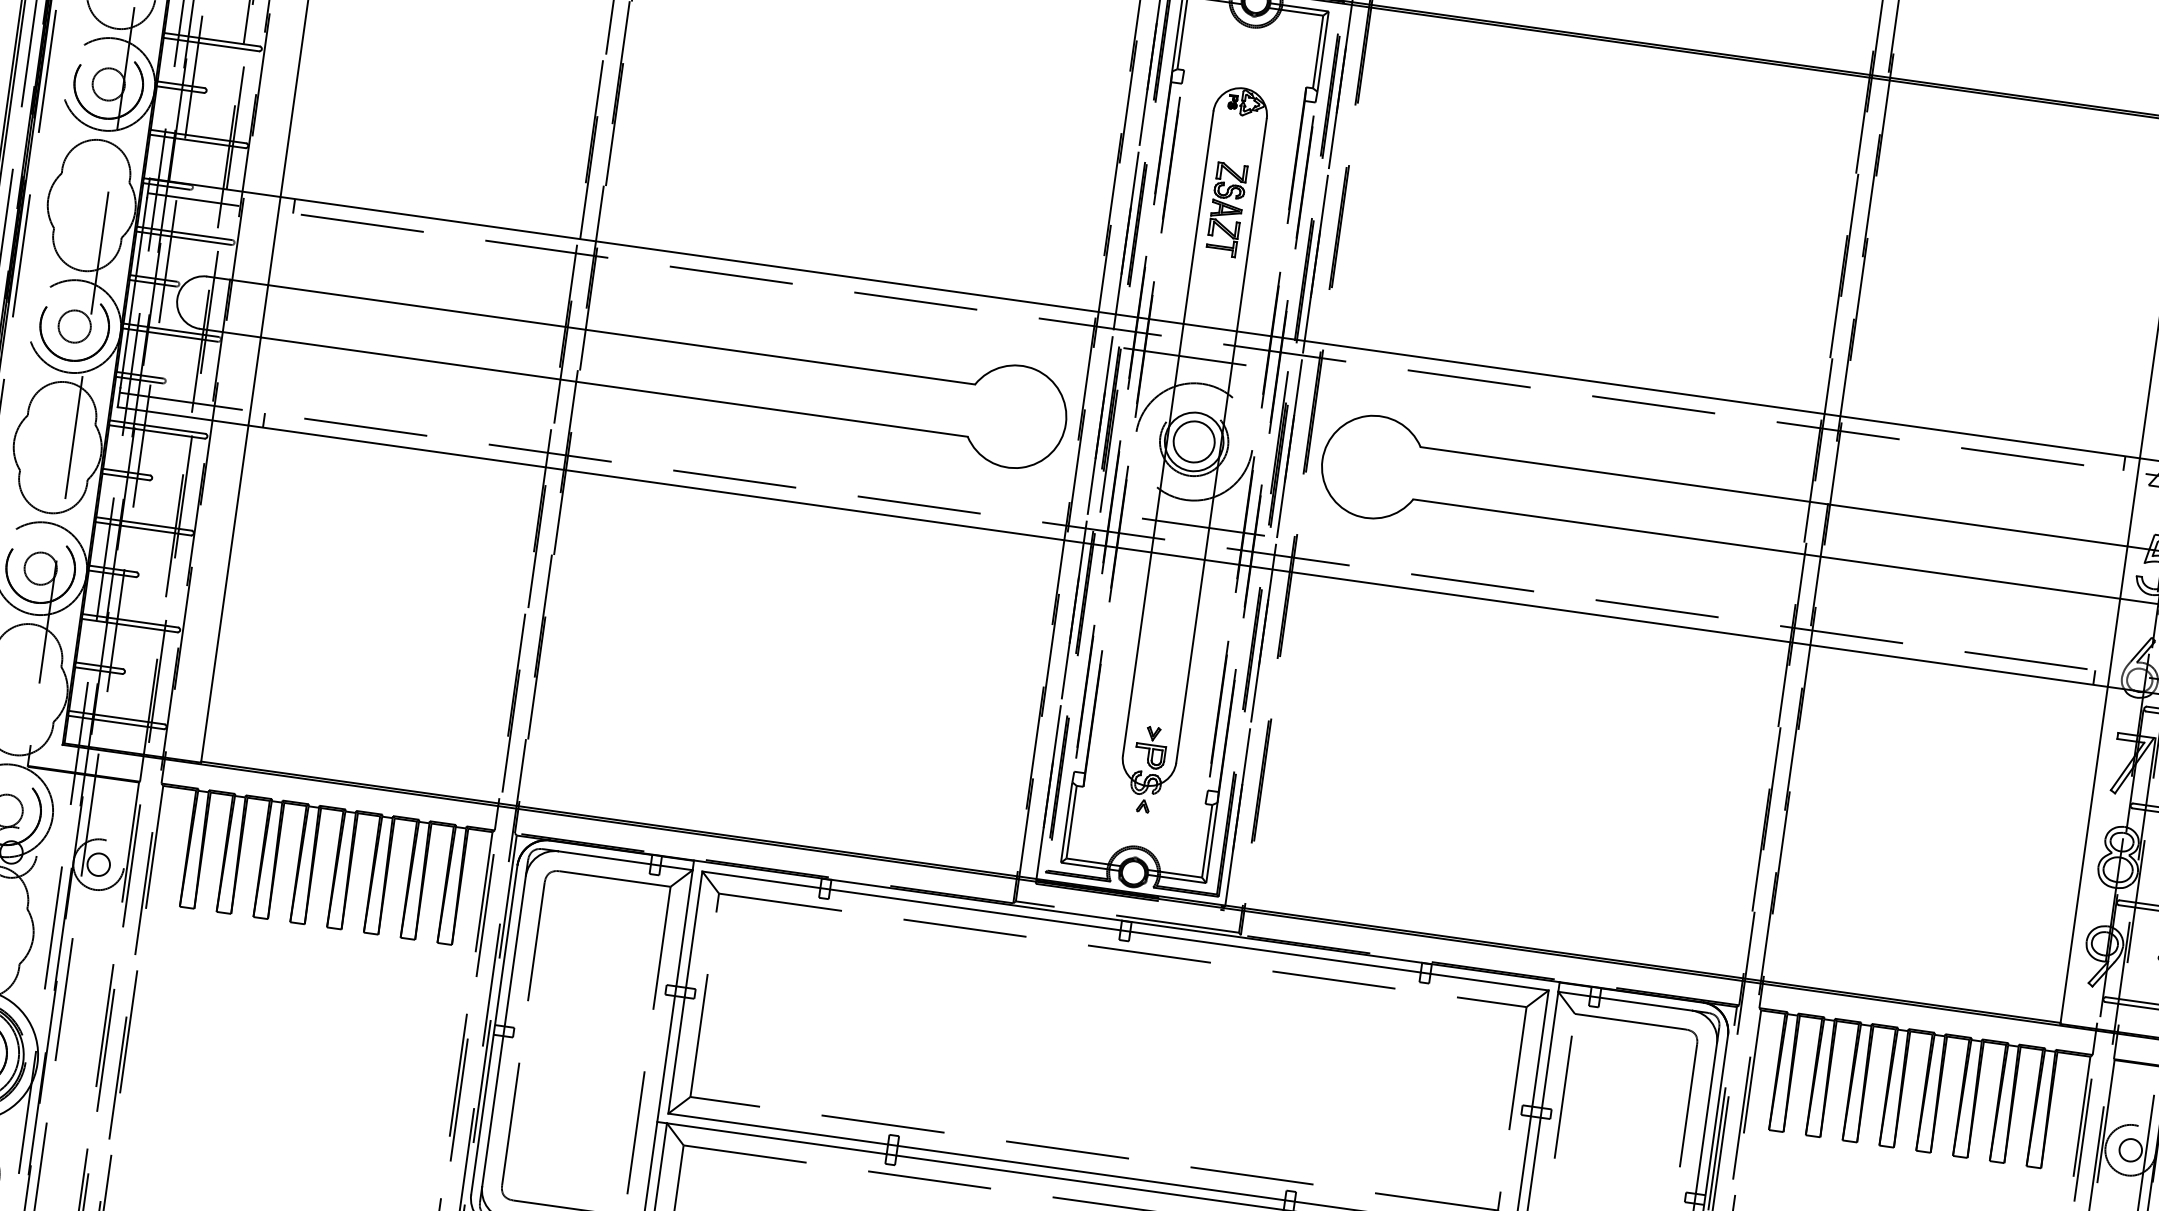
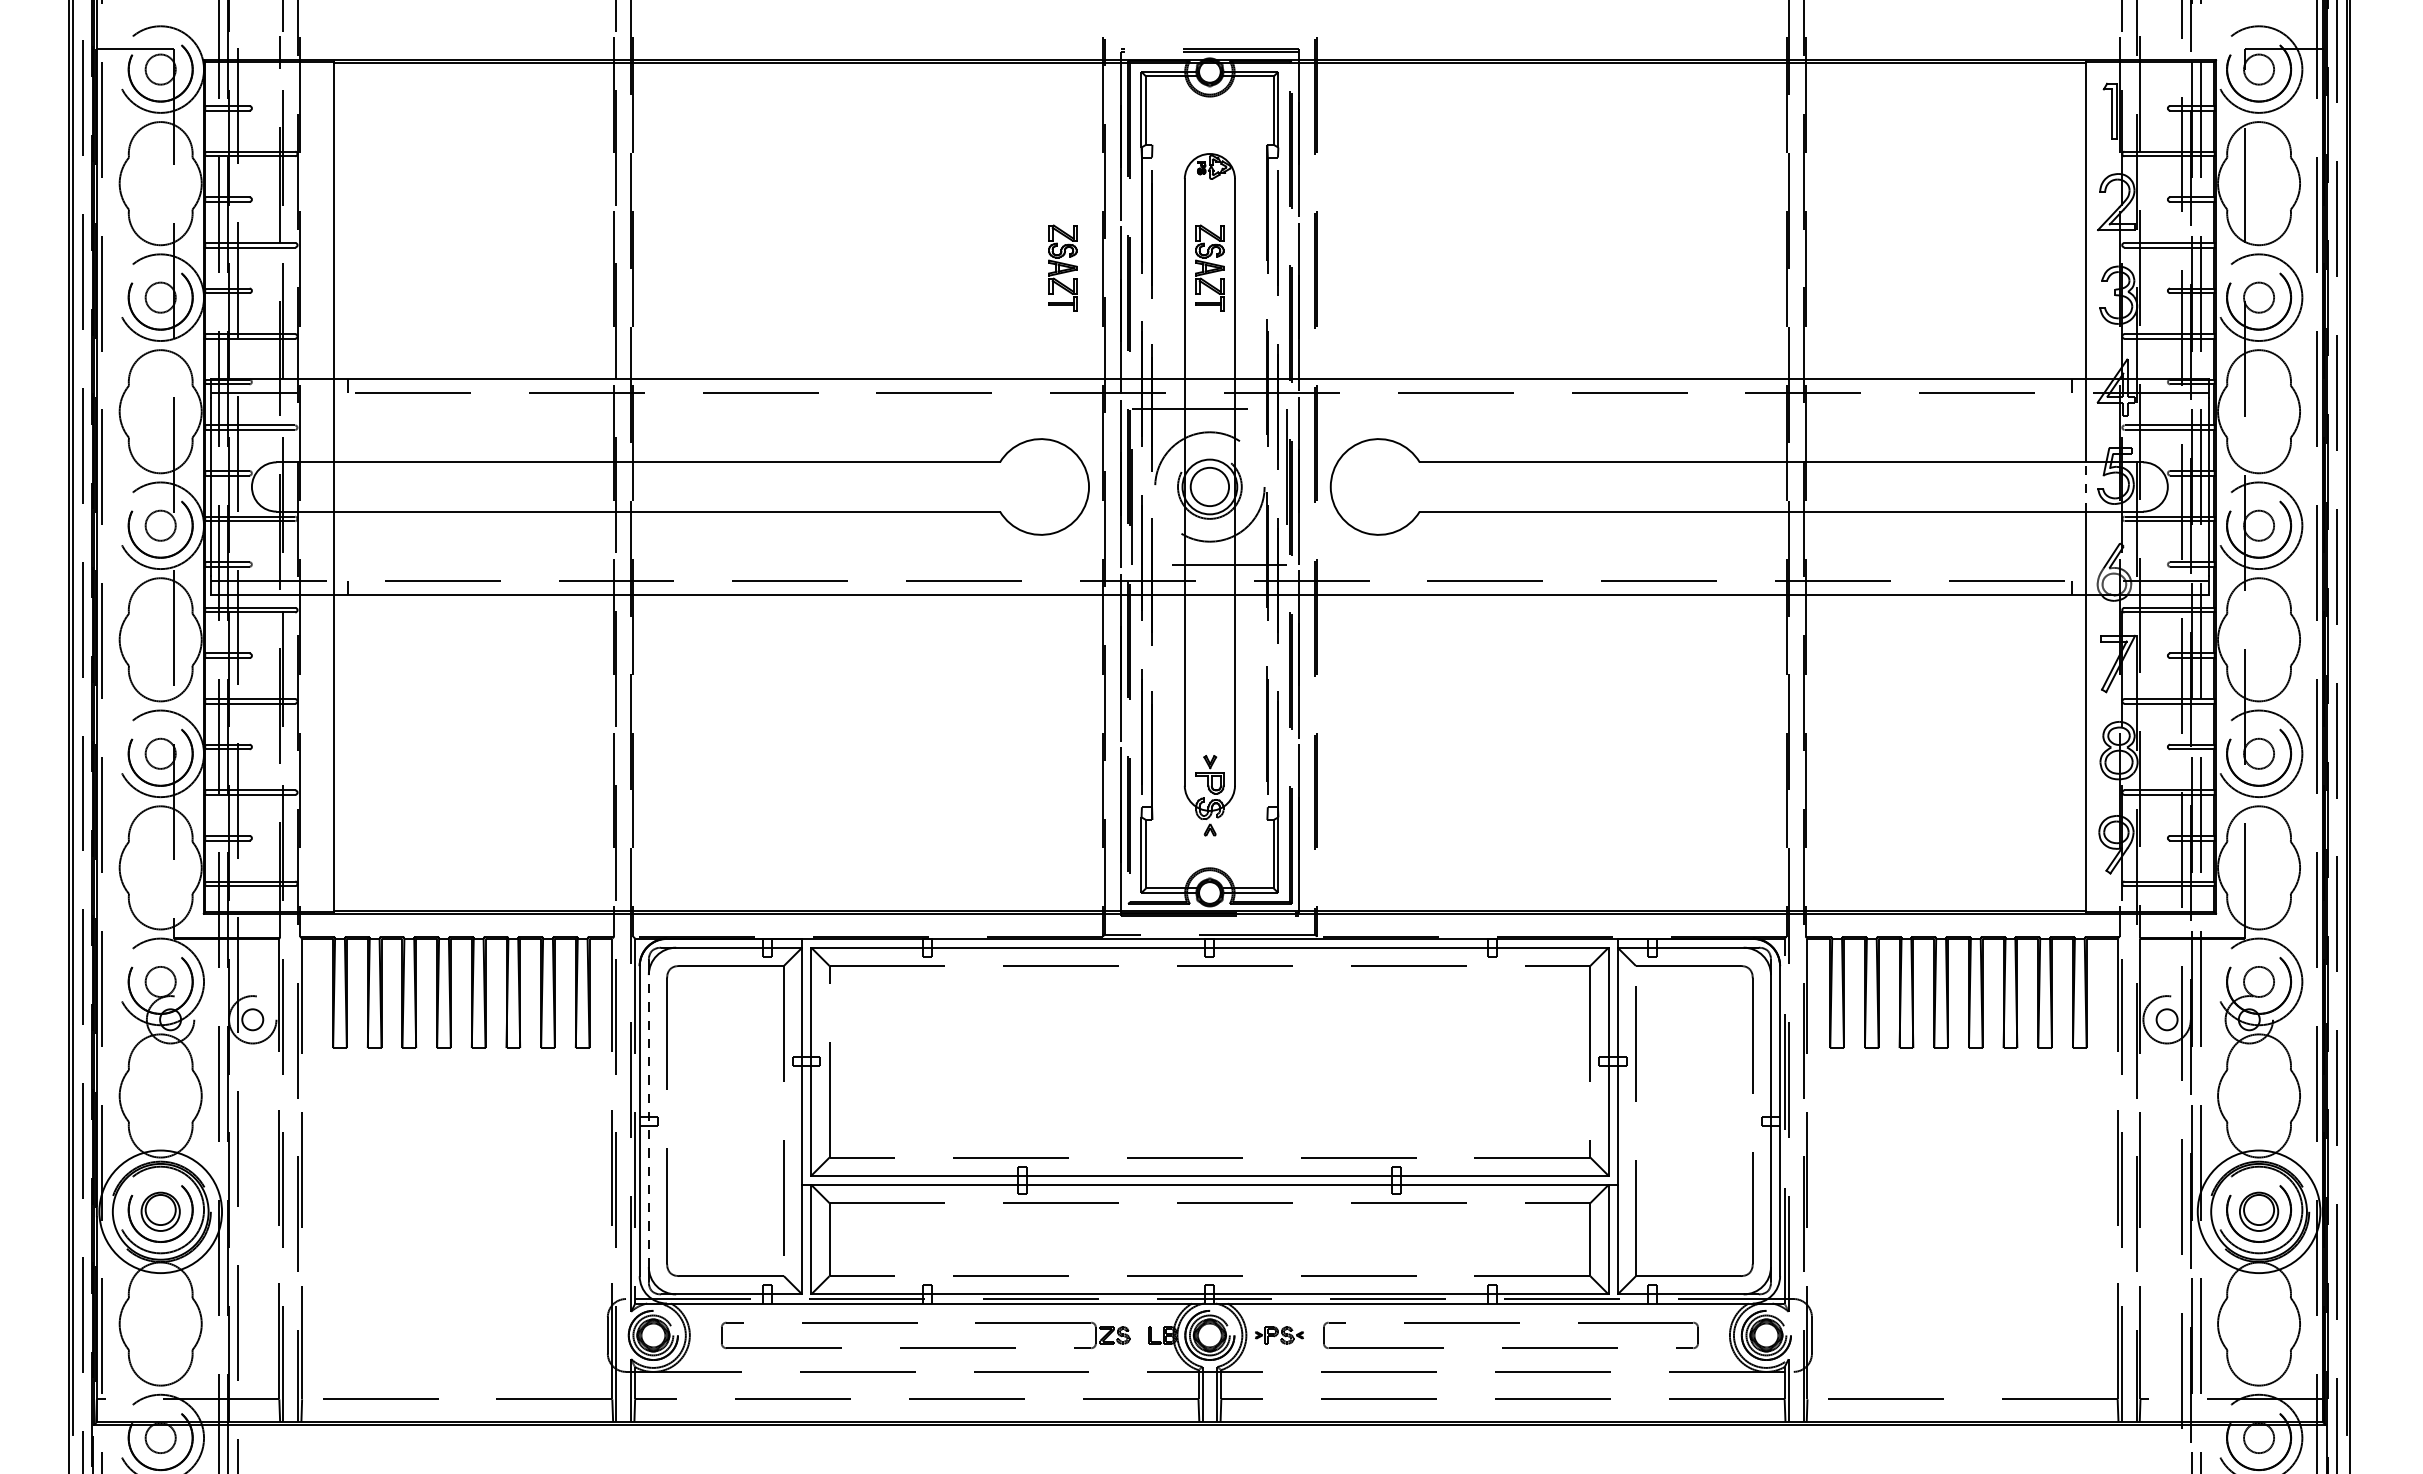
part: (1070, 186) -> (1062, 267), added
line: (2123, 572) -> (2085, 486), solid -> dashed
line: (503, 1031) -> (648, 1121), solid -> dashed

